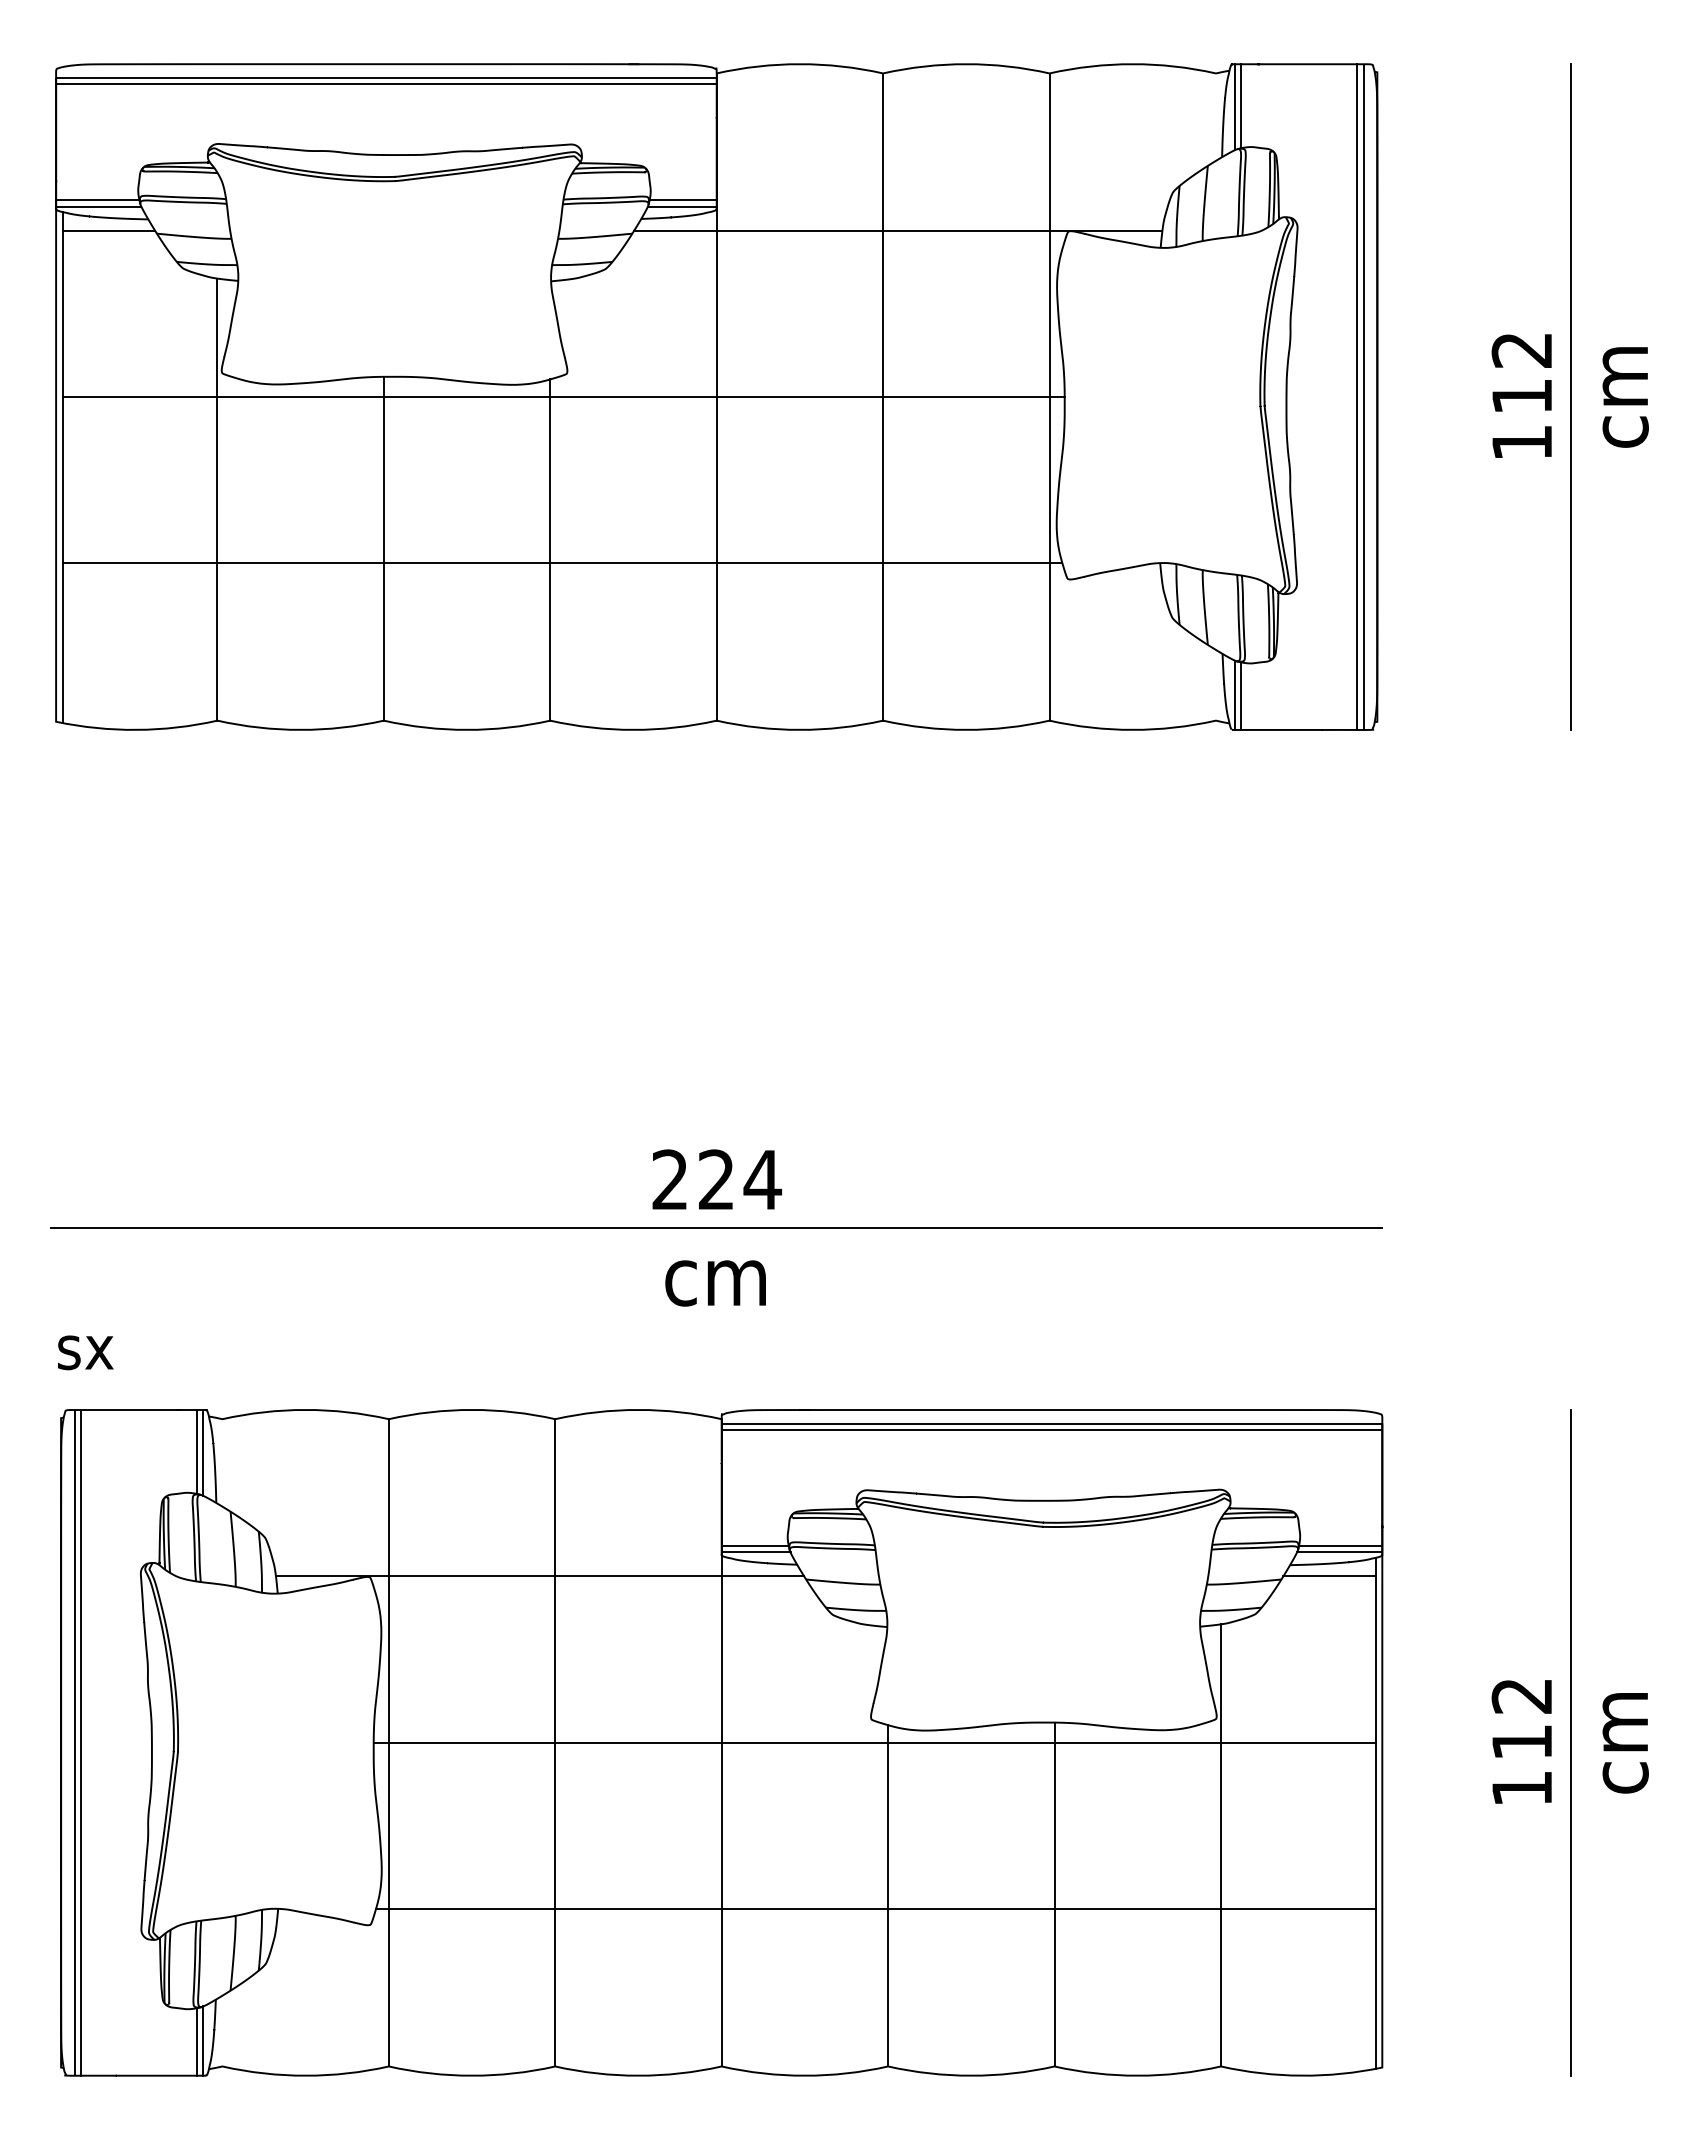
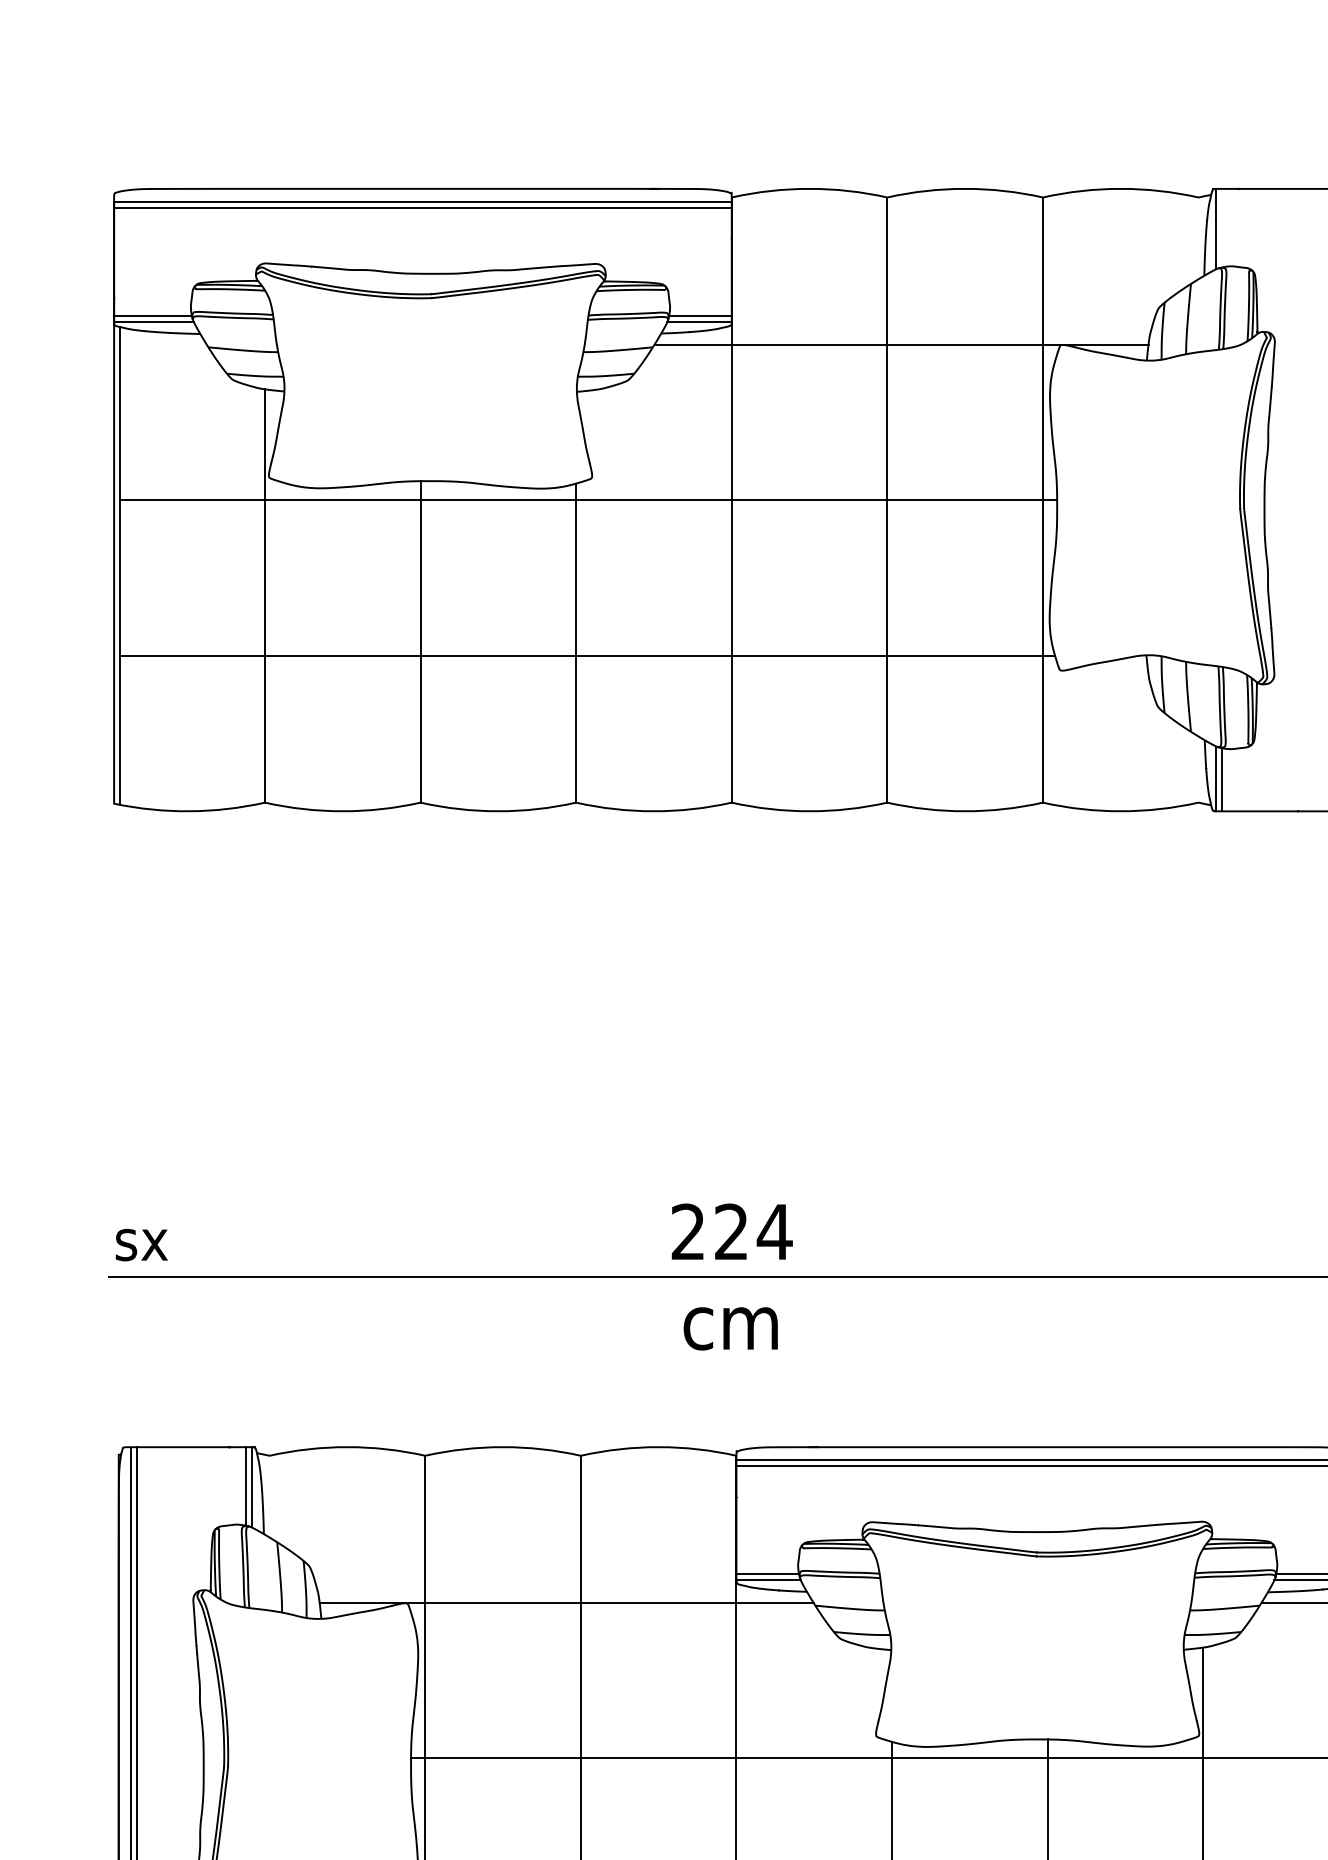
line: (1241, 106) -> (1222, 228), removed
line: (108, 230) -> (163, 344), removed
text: (85, 1352) -> (141, 1244), moved

